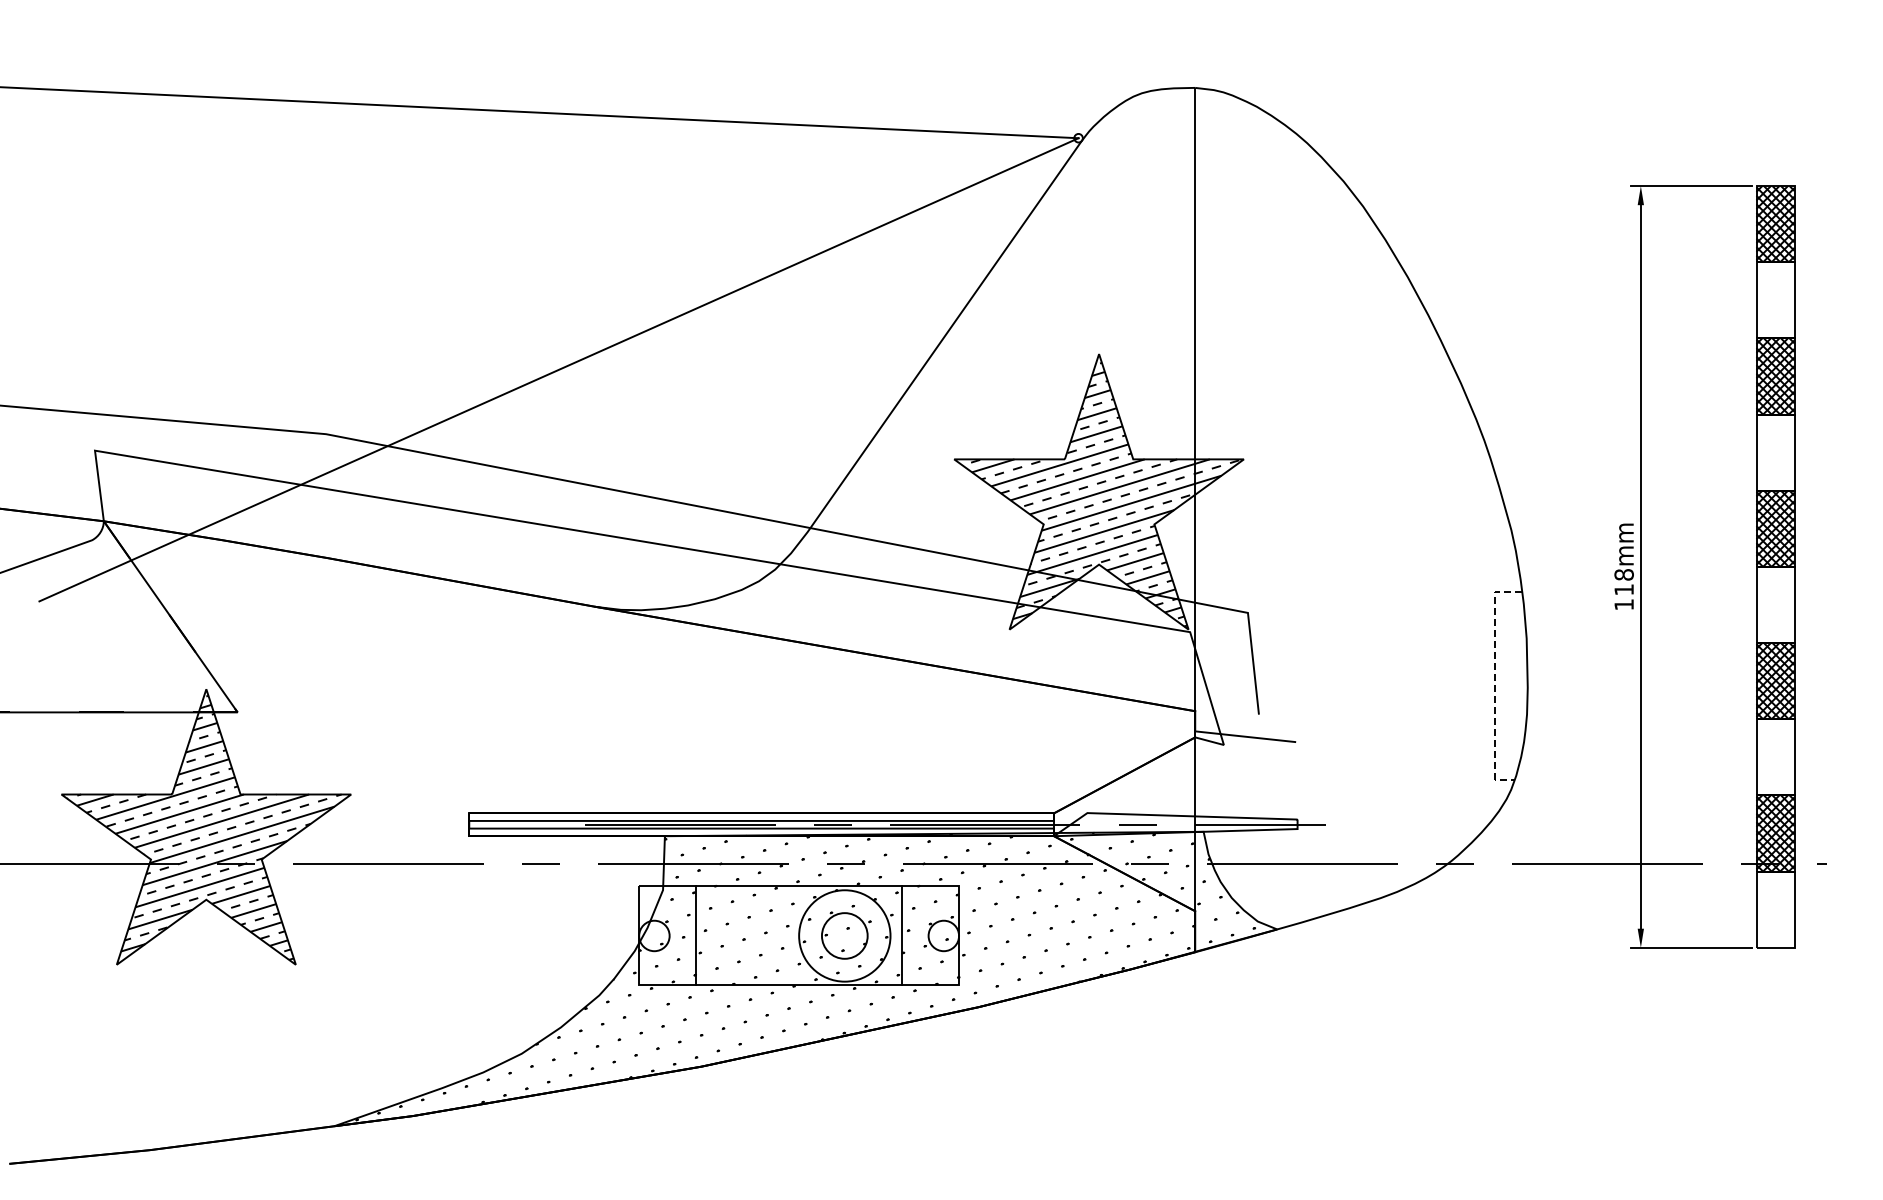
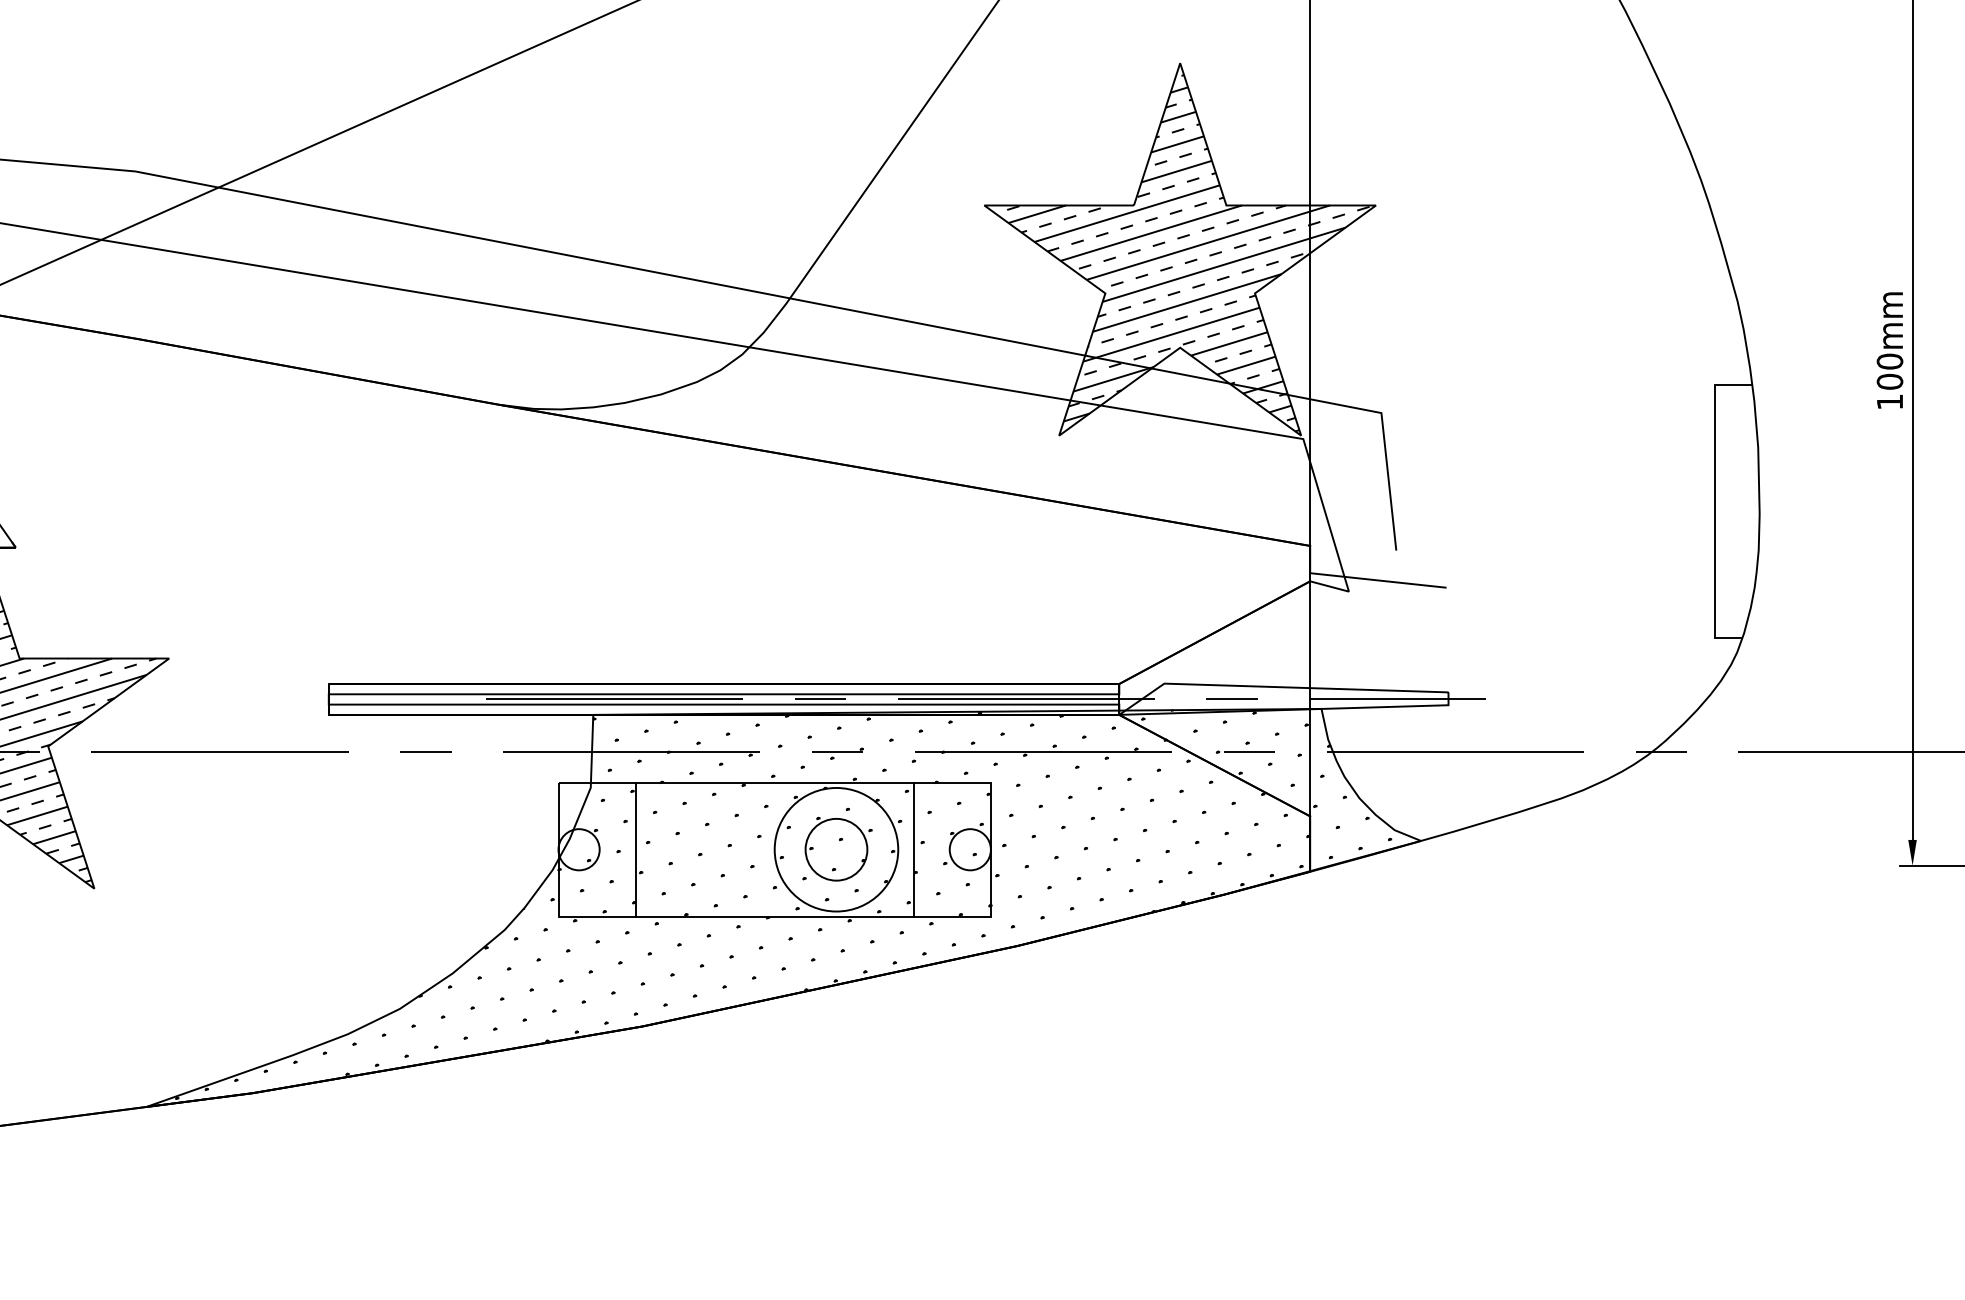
text: (1623, 582) -> (1889, 371), 118mm -> 100mm
line: (1494, 682) -> (1714, 507), dashed -> solid

